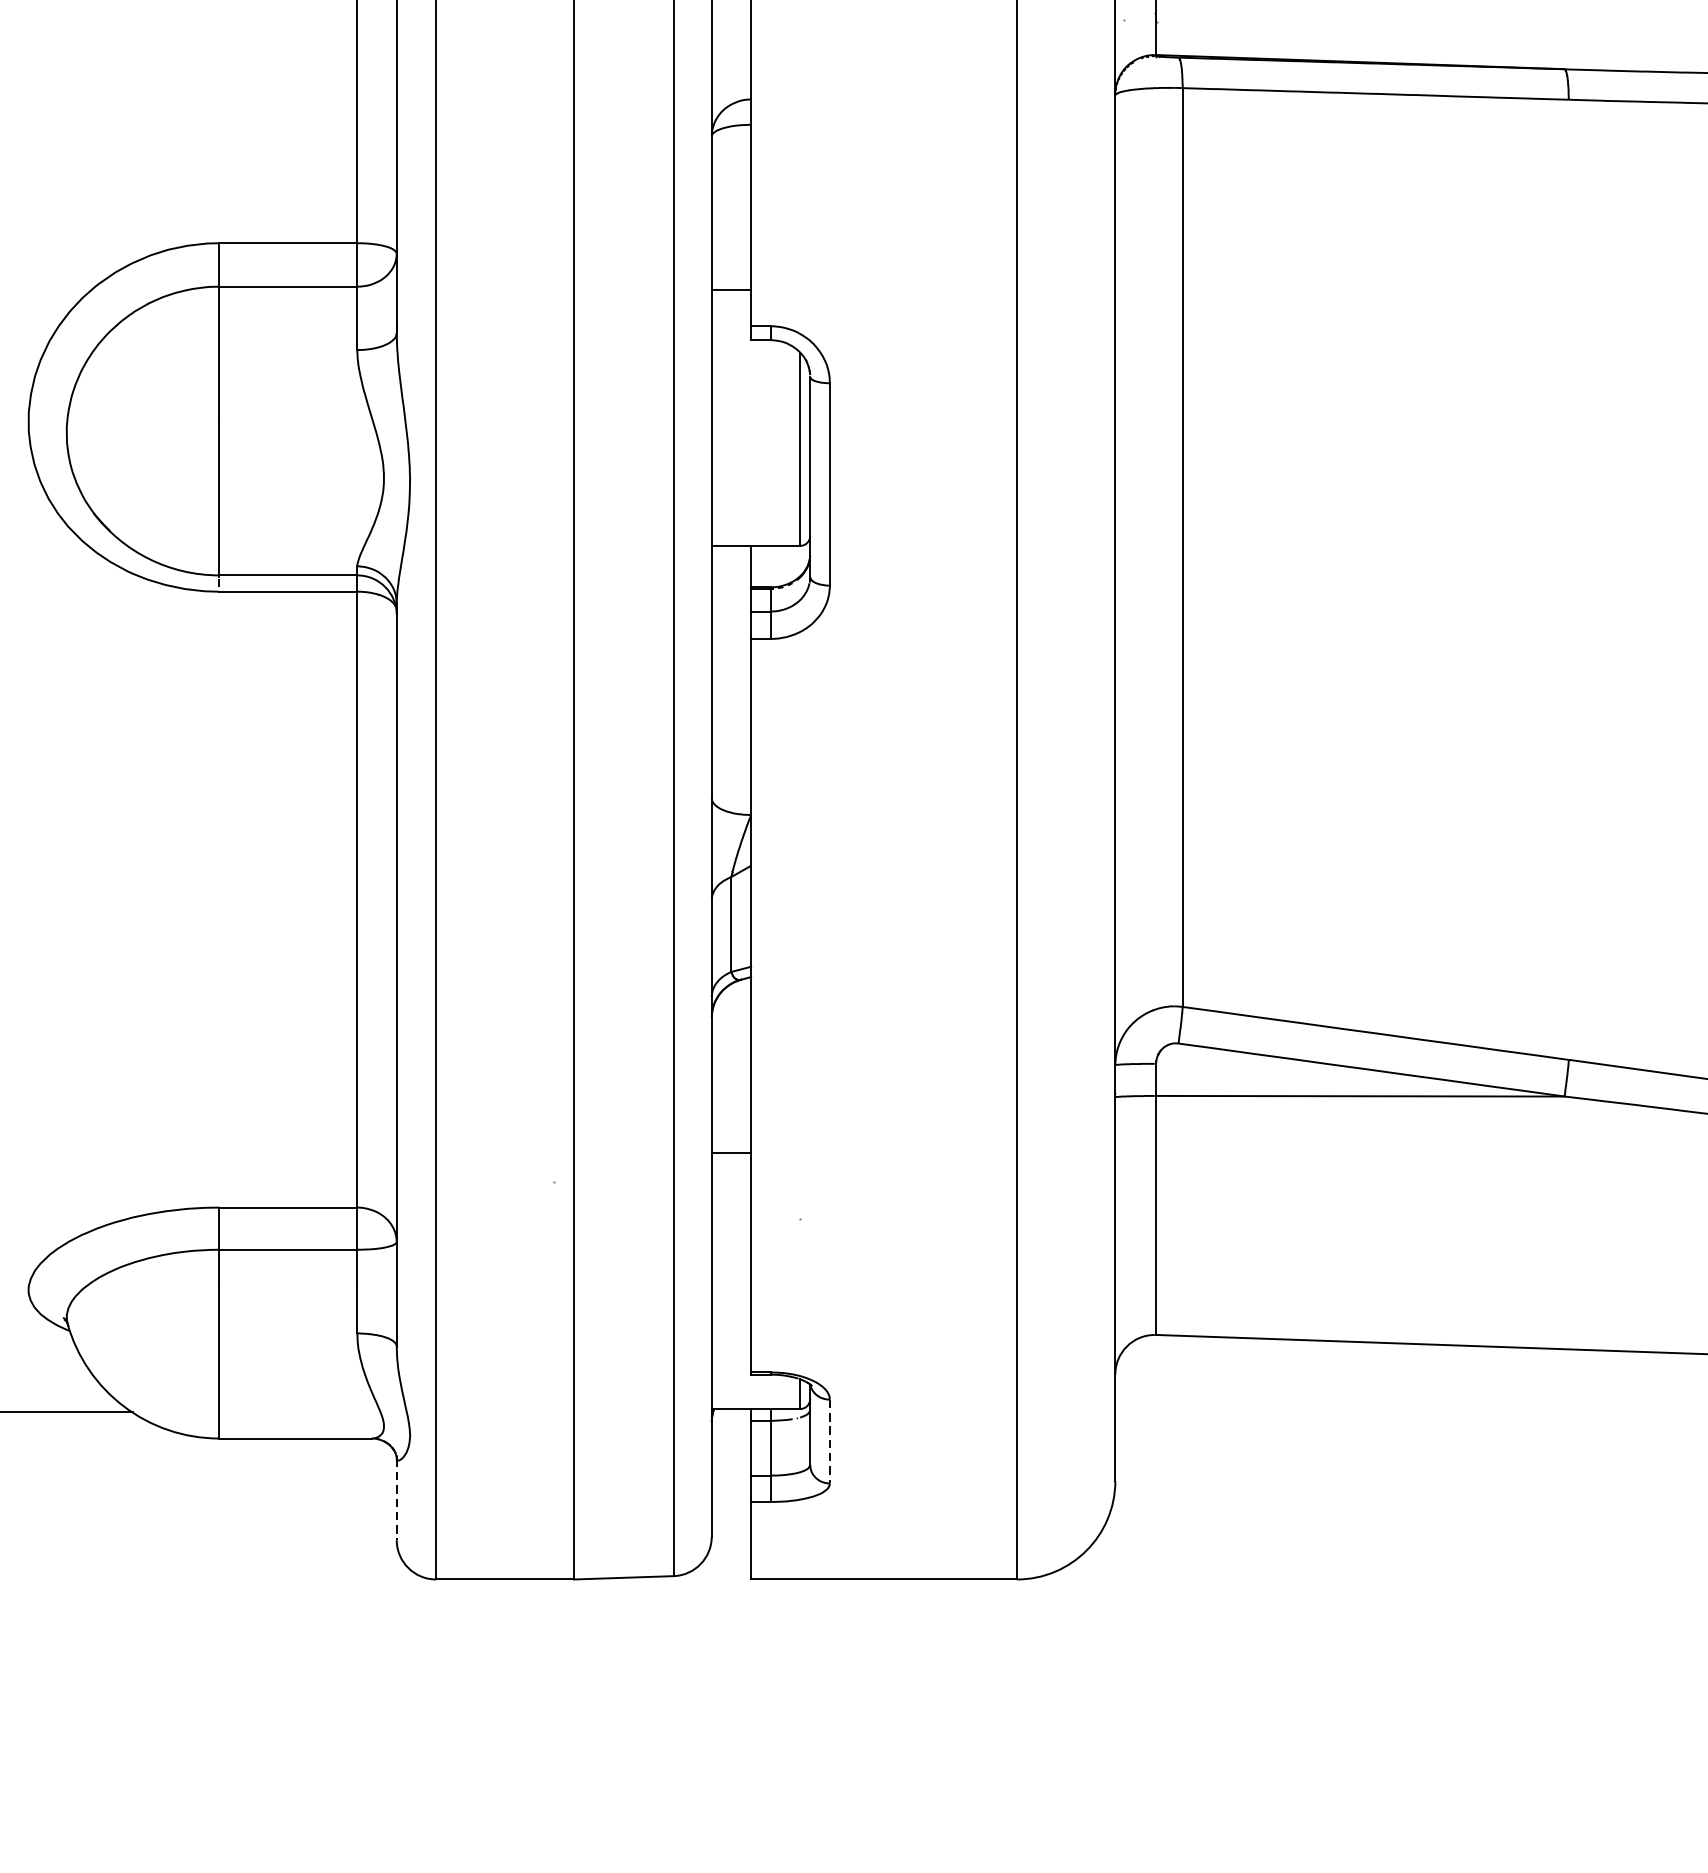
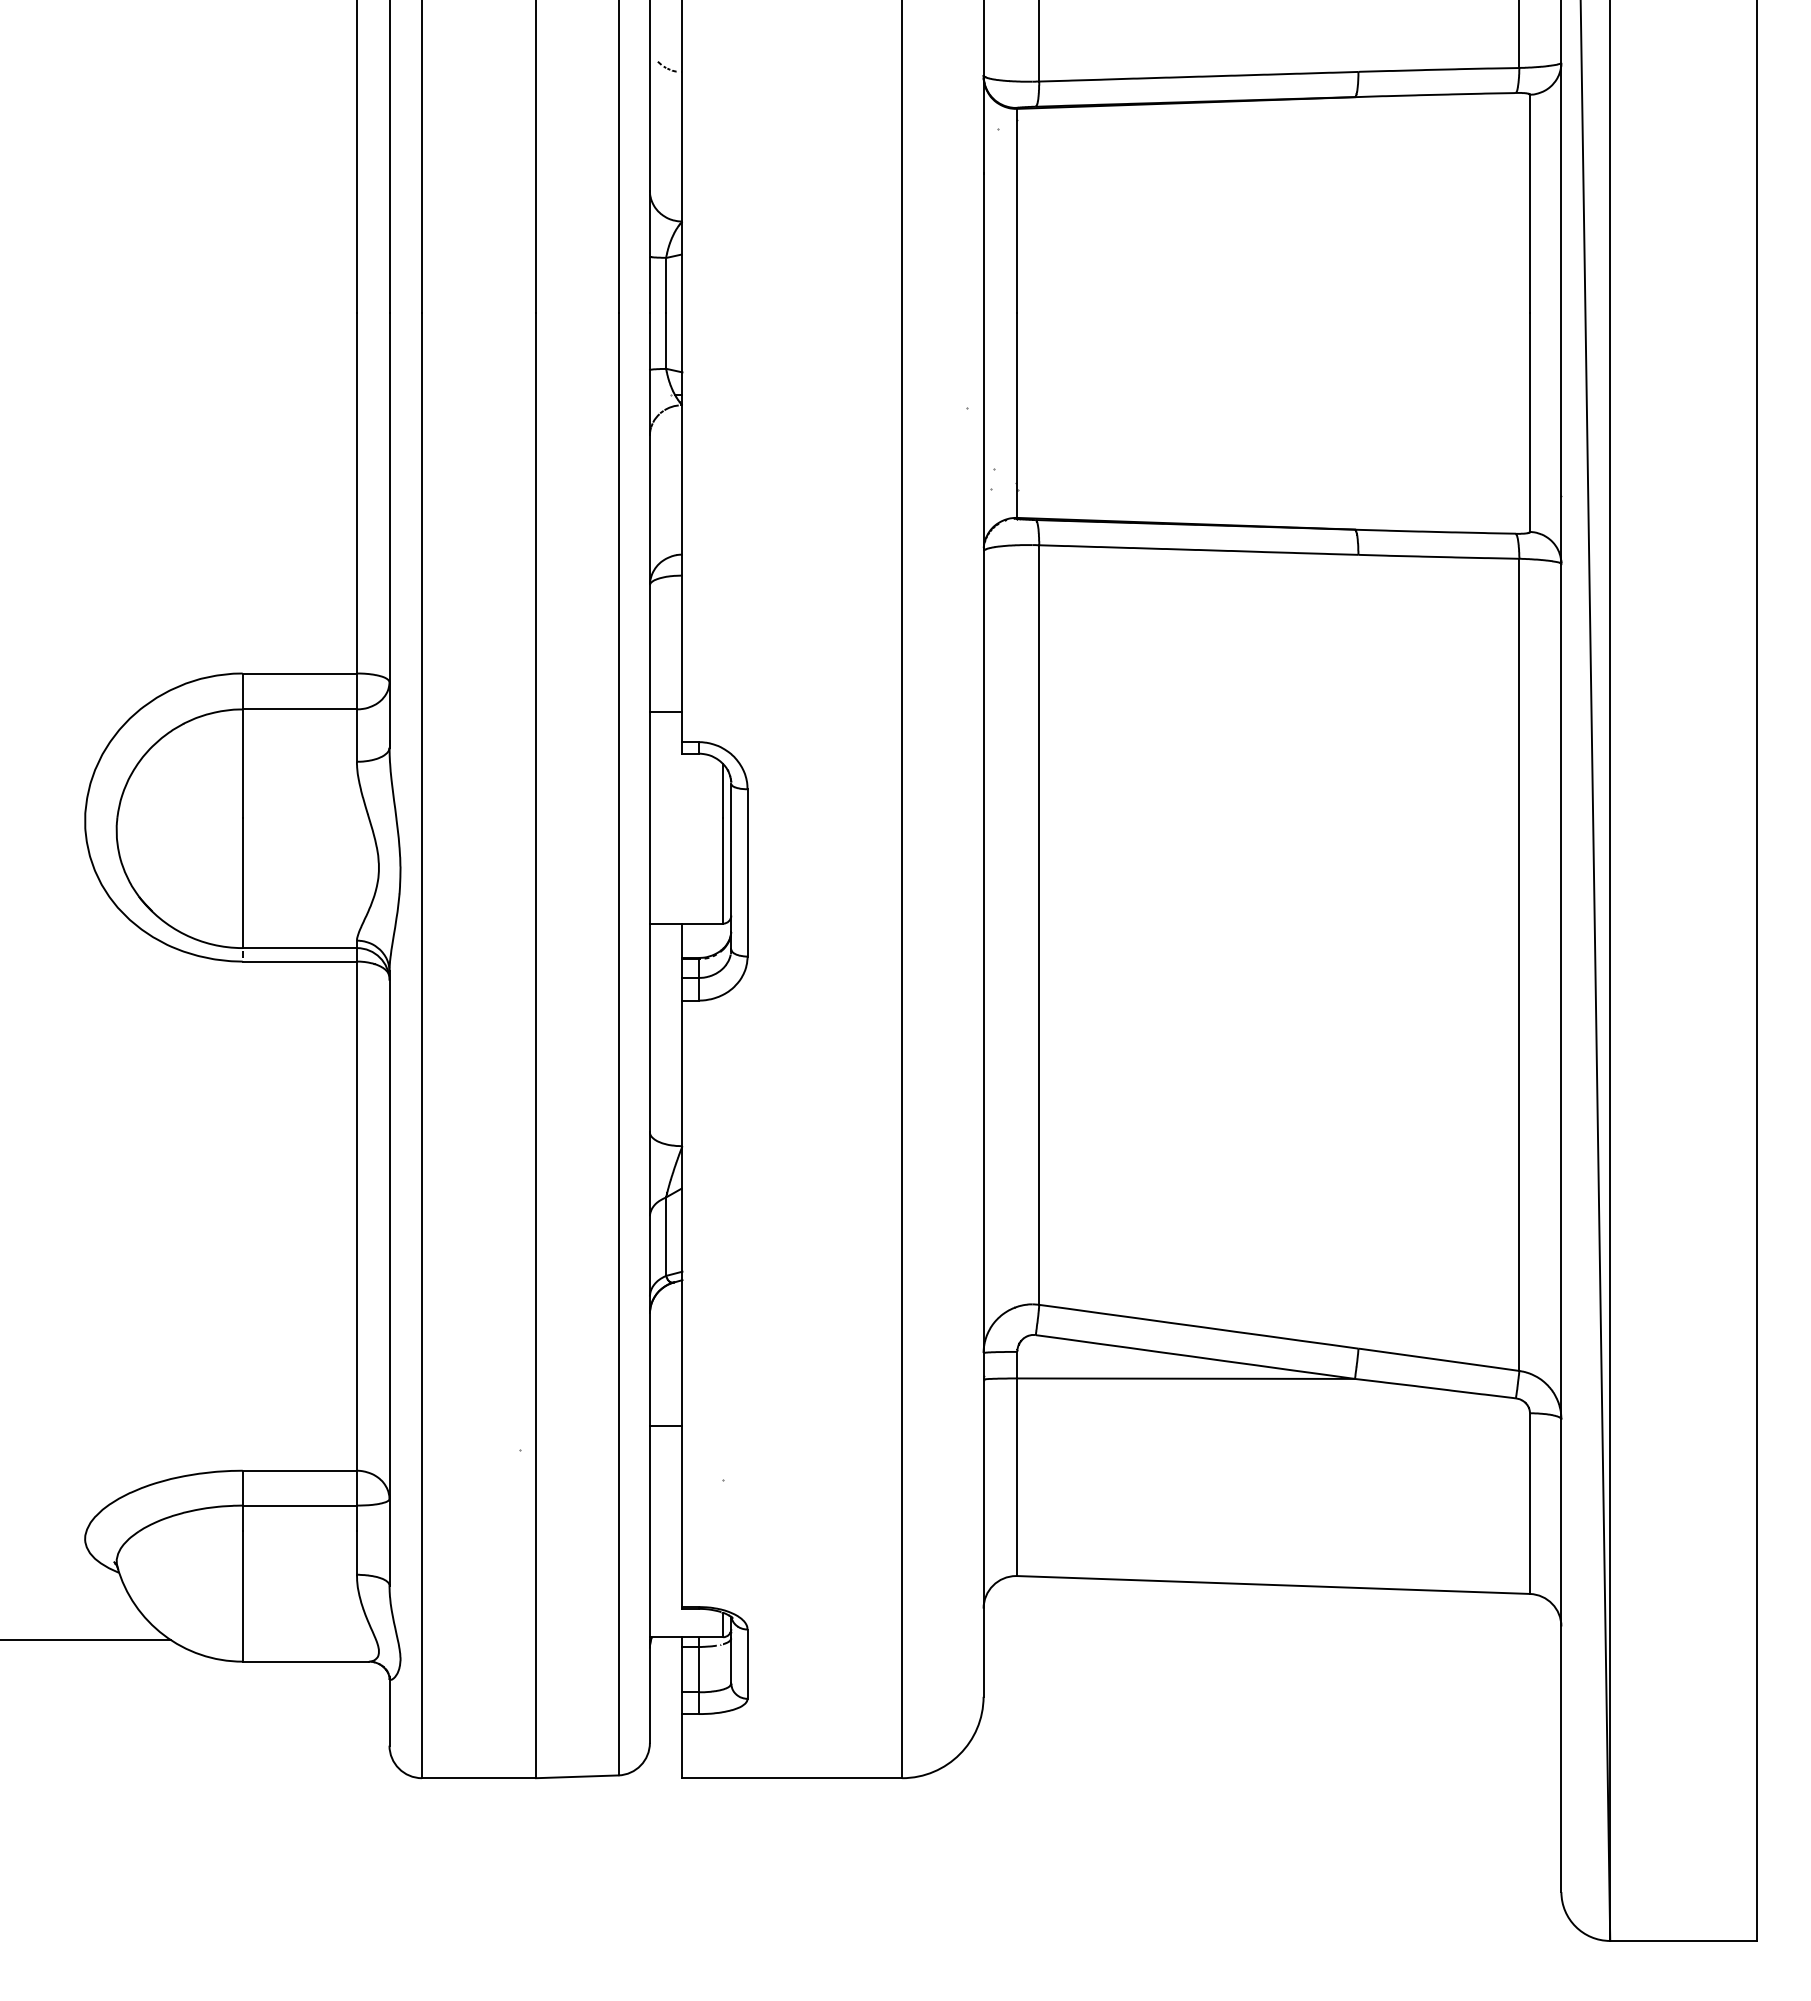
line: (829, 1441) -> (747, 1664), dashed -> solid
line: (396, 1498) -> (389, 1711), dashed -> solid

